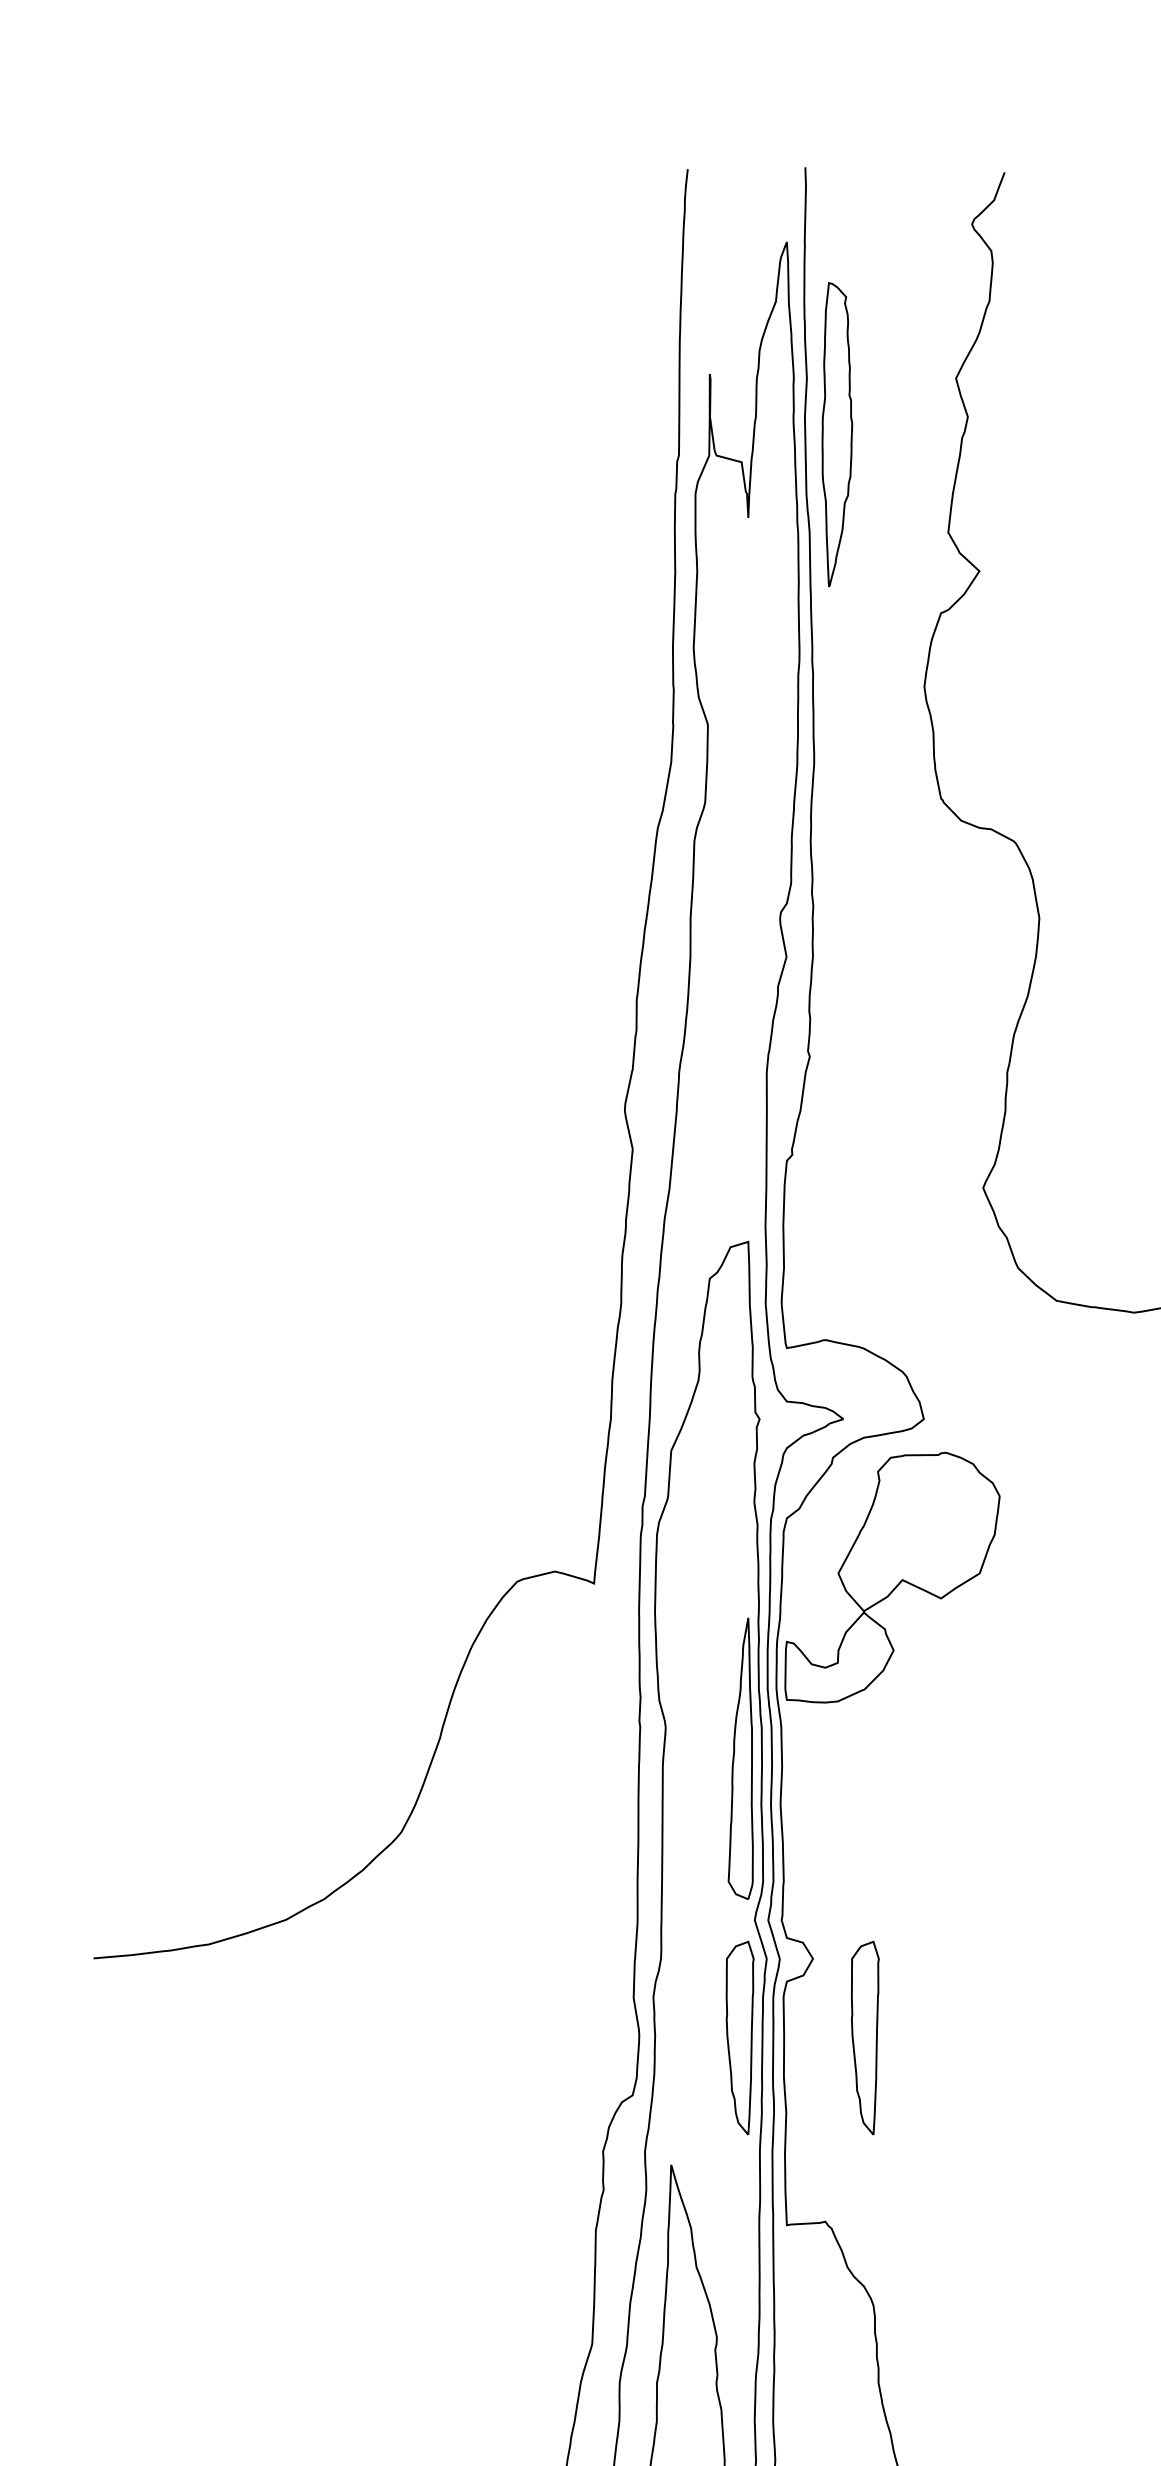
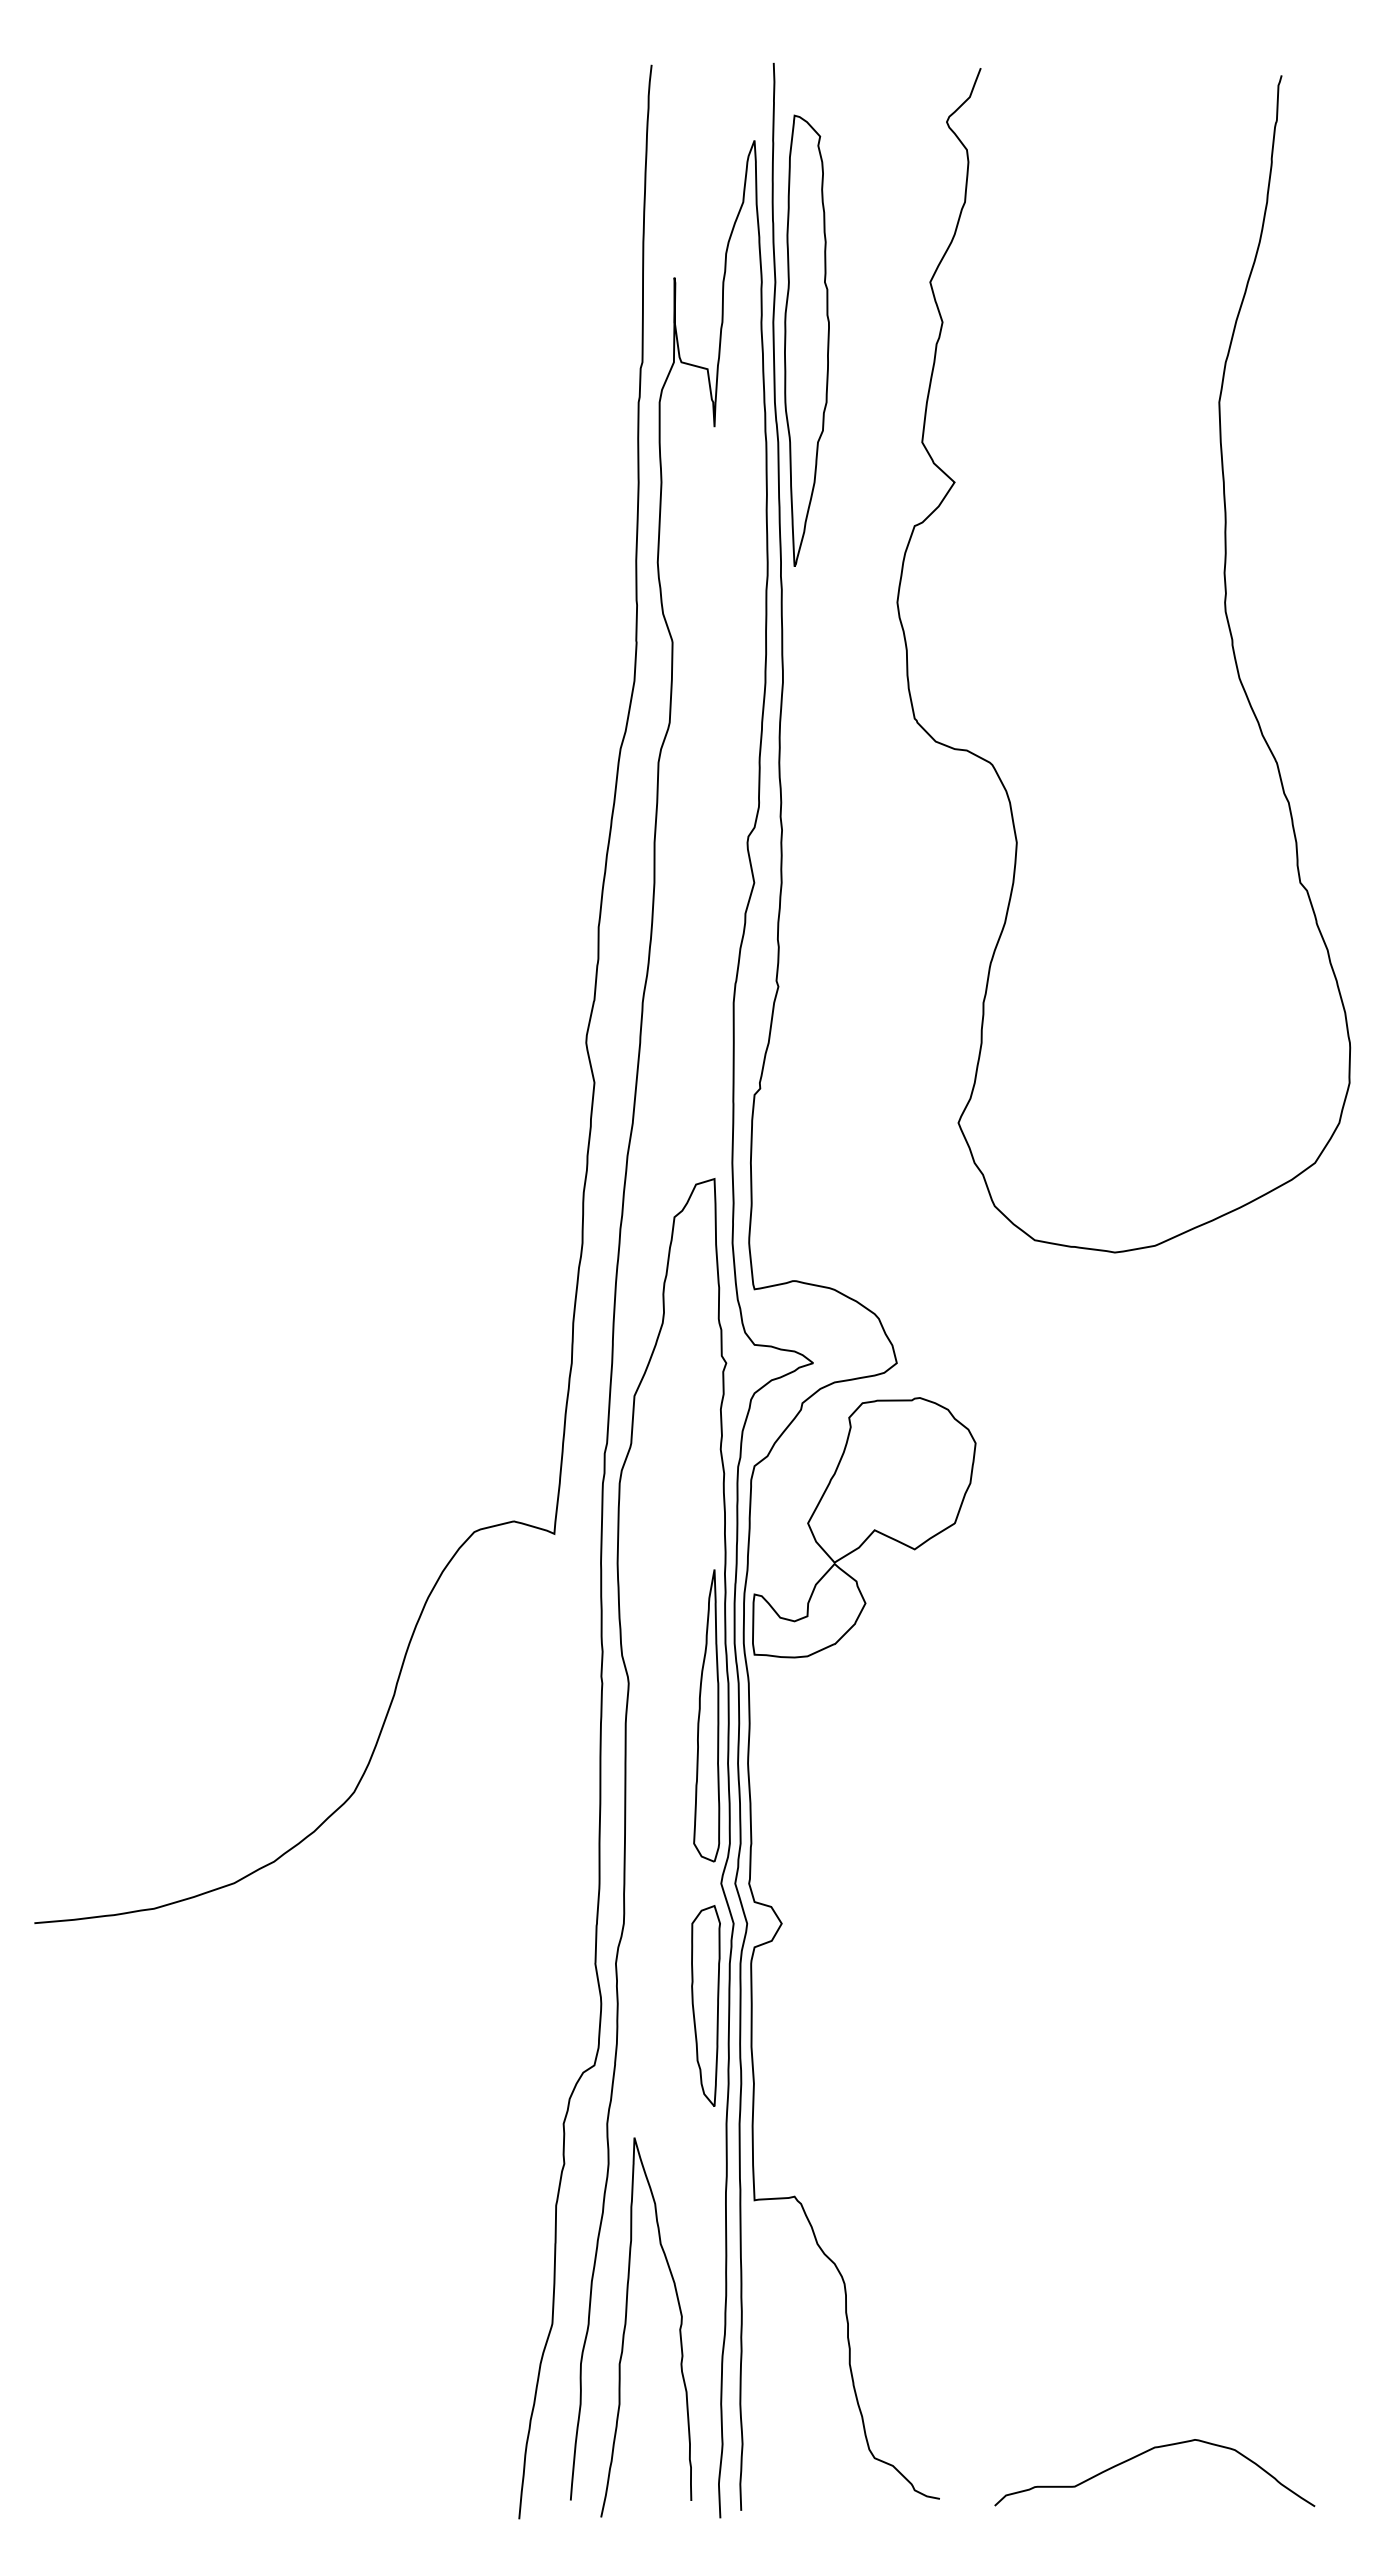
part: (836, 434) -> (806, 340), size x1.43
part: (864, 2037) -> (835, 2005), removed

